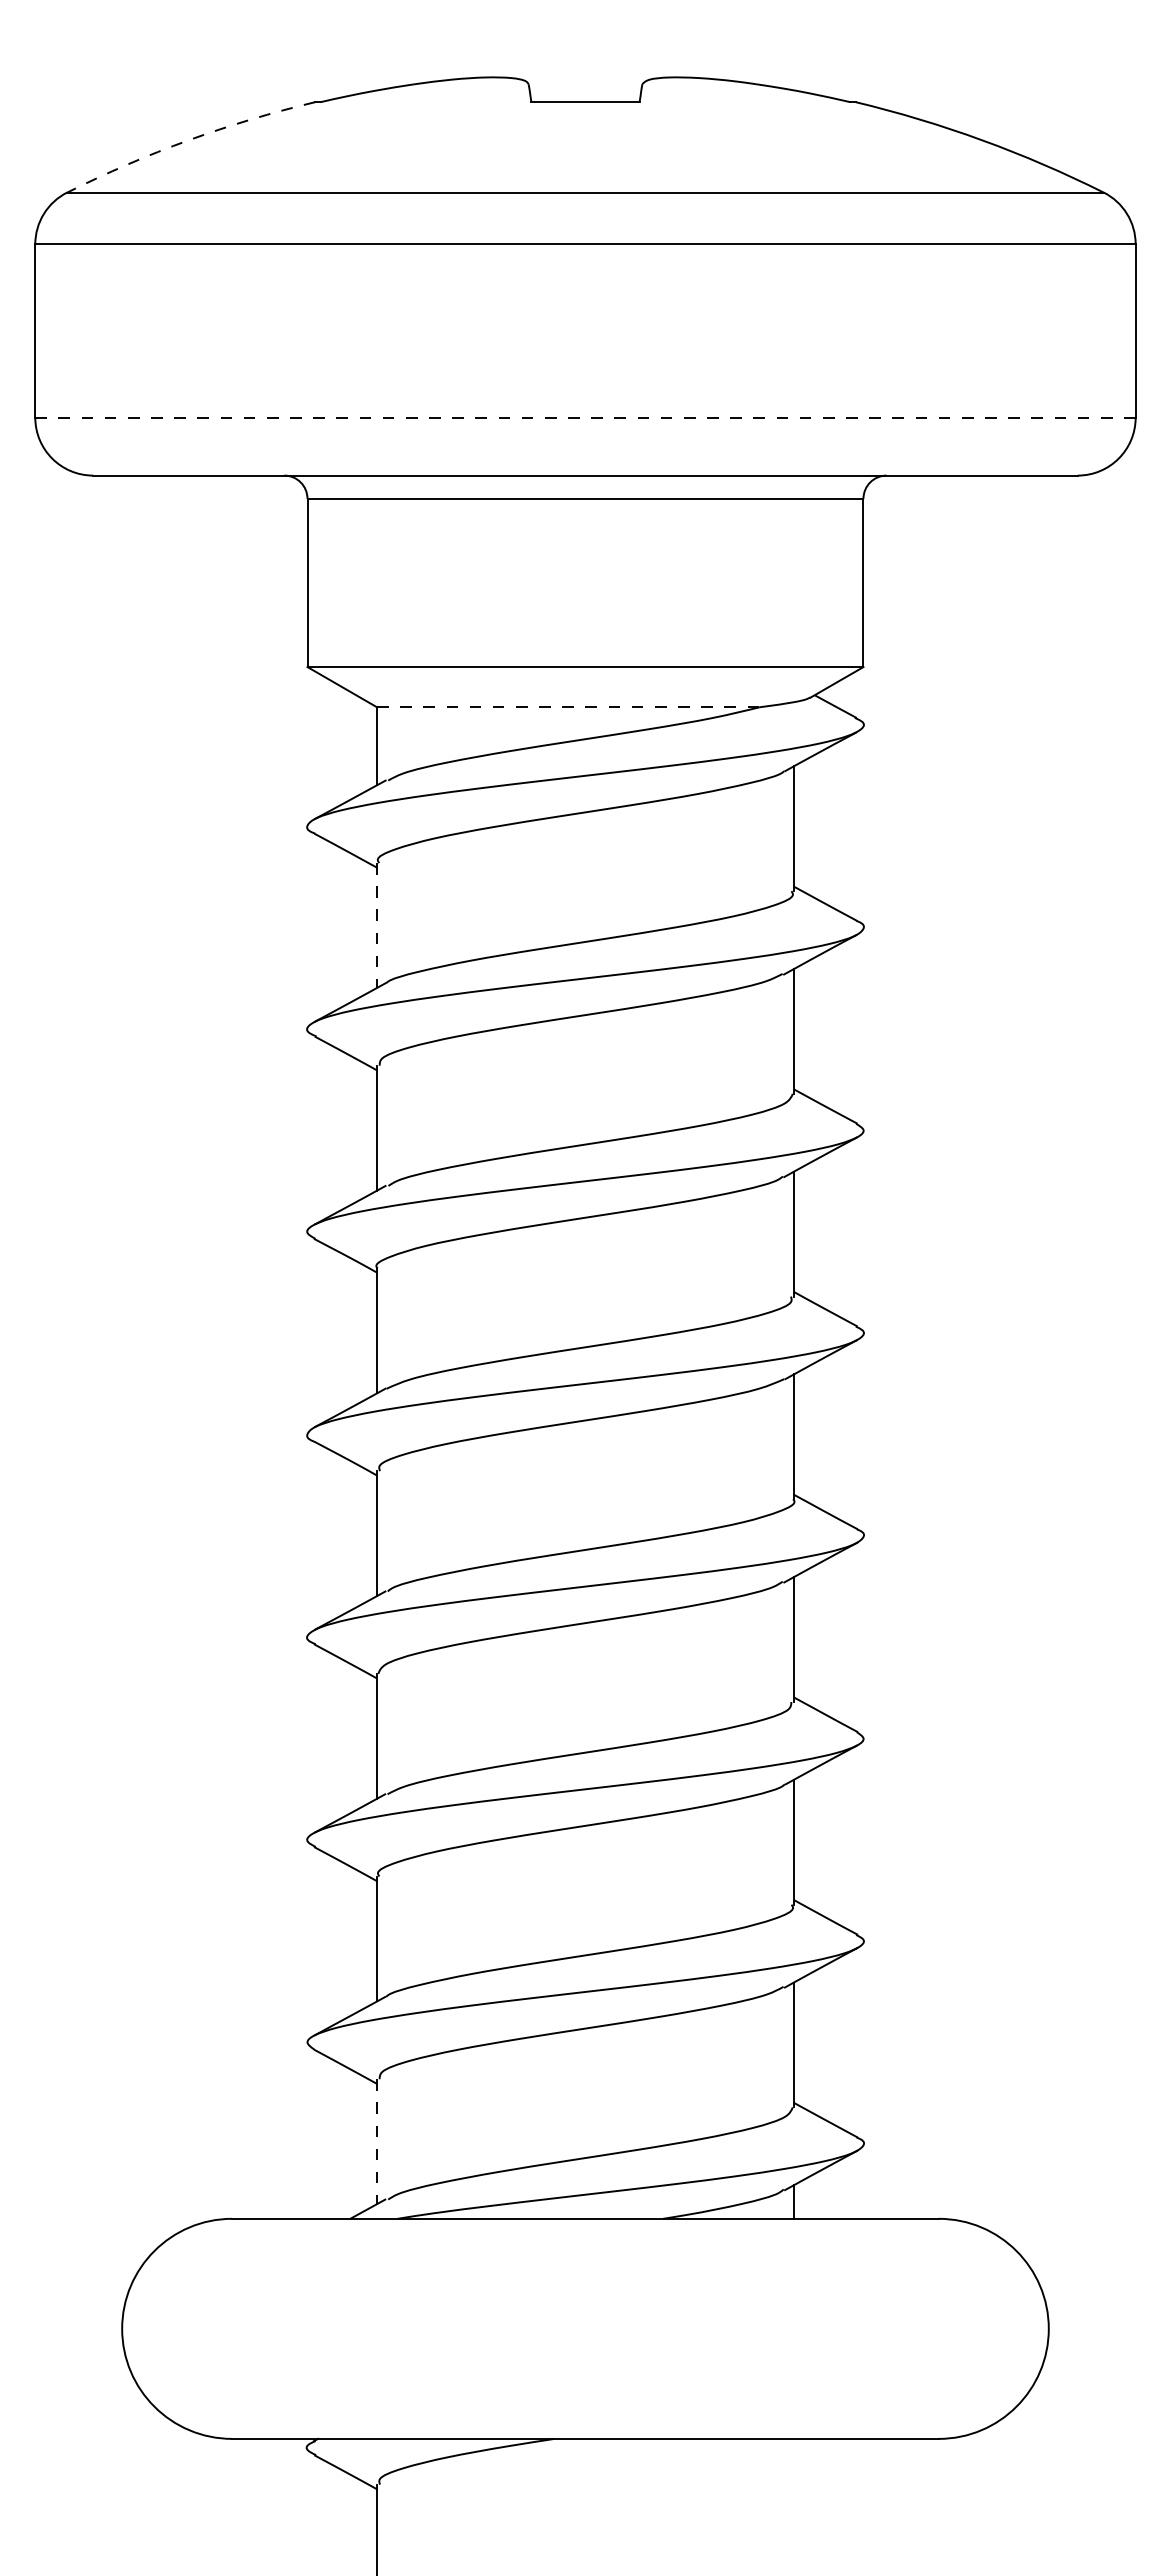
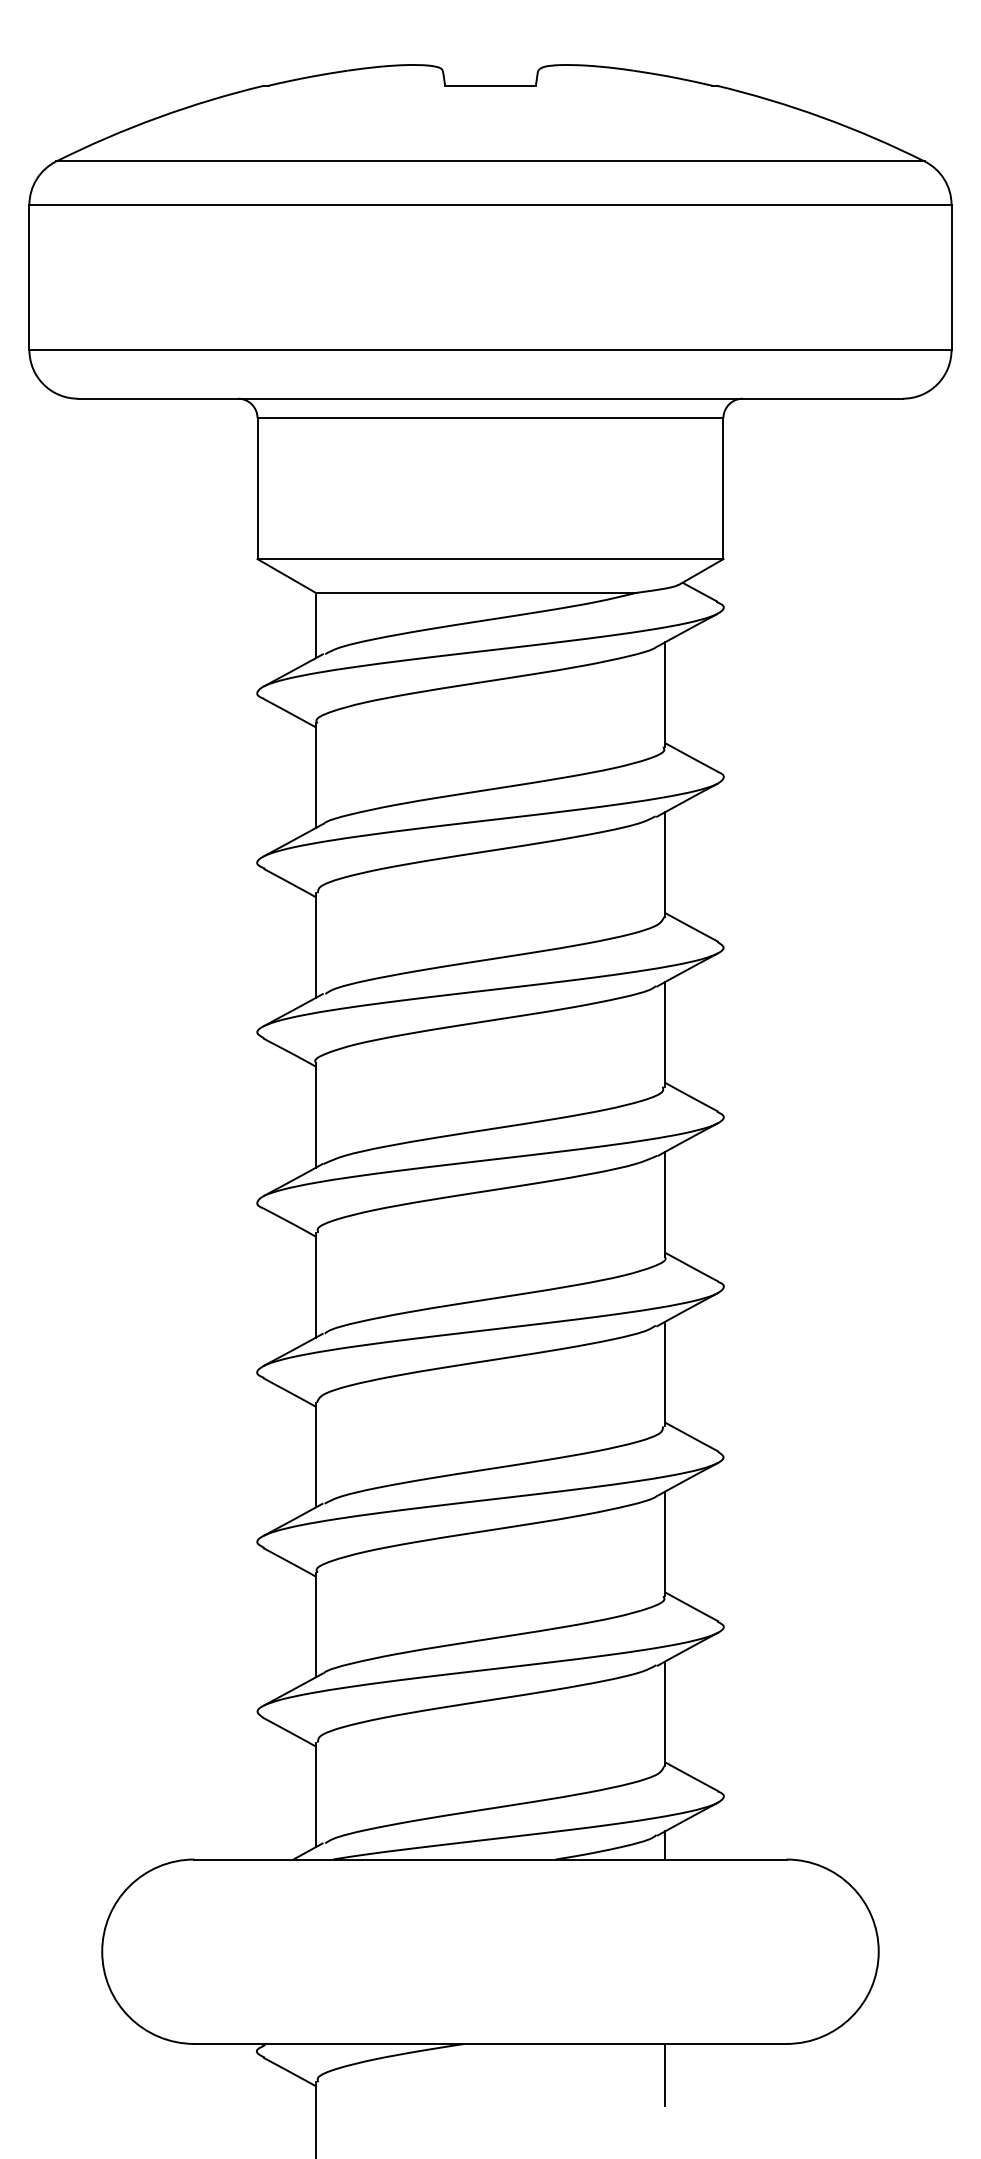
arc: (188, 140) -> (157, 117), dashed -> solid
line: (585, 417) -> (490, 350), dashed -> solid
line: (568, 707) -> (476, 593), dashed -> solid
line: (376, 926) -> (315, 776), dashed -> solid
line: (376, 2142) -> (315, 1795), dashed -> solid
line: (793, 2475) -> (664, 2074), added

